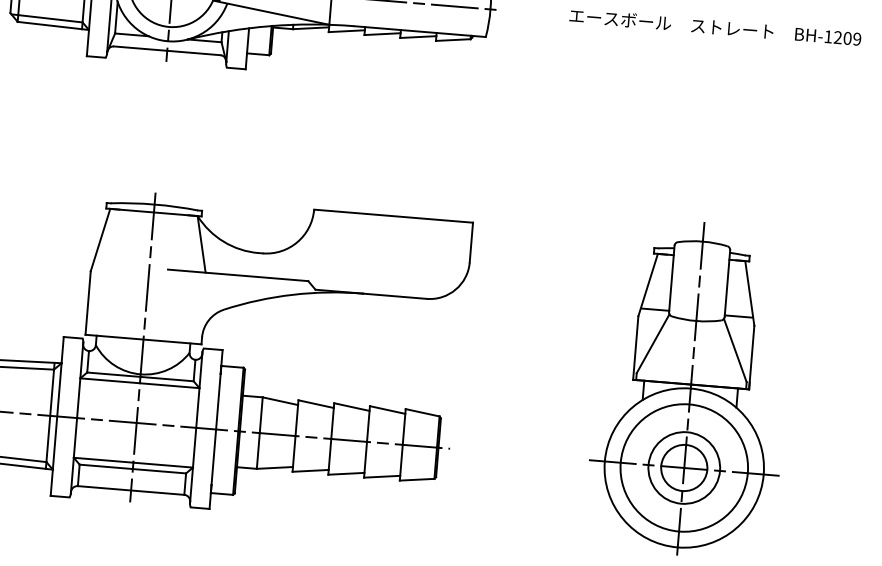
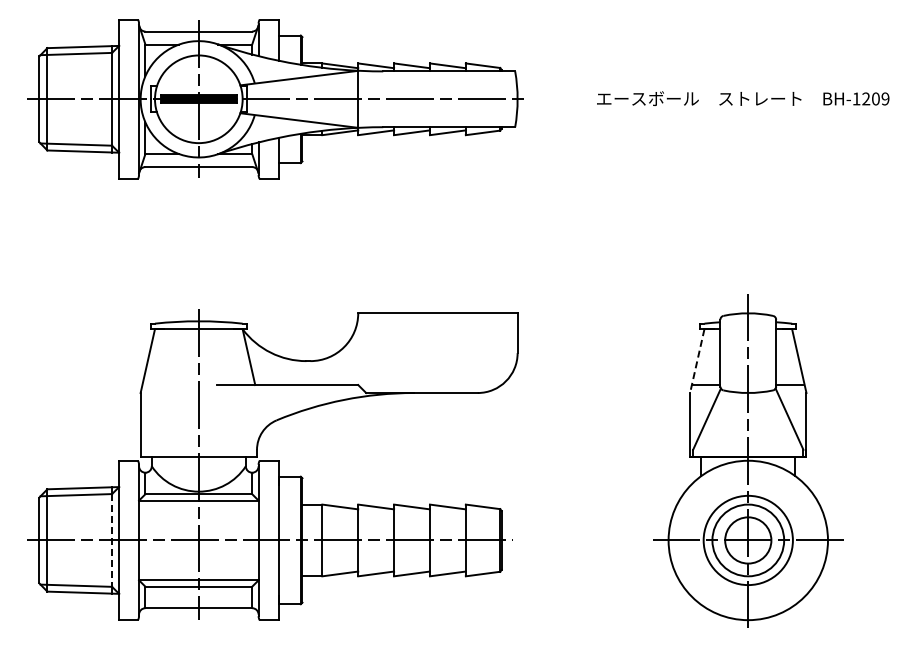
line: (648, 285) -> (697, 361), solid -> dashed
line: (50, 415) -> (112, 540), solid -> dashed
circle: (684, 468) -> (748, 540), size x0.7

